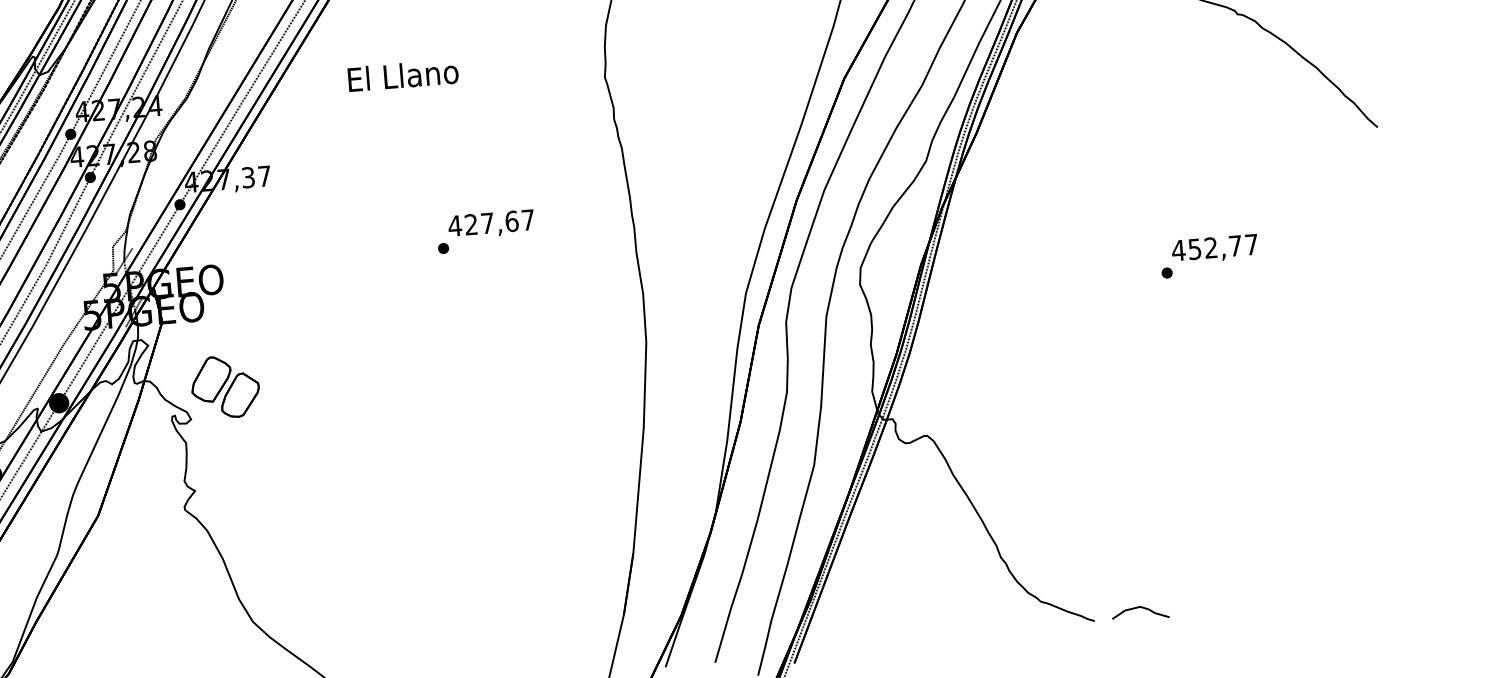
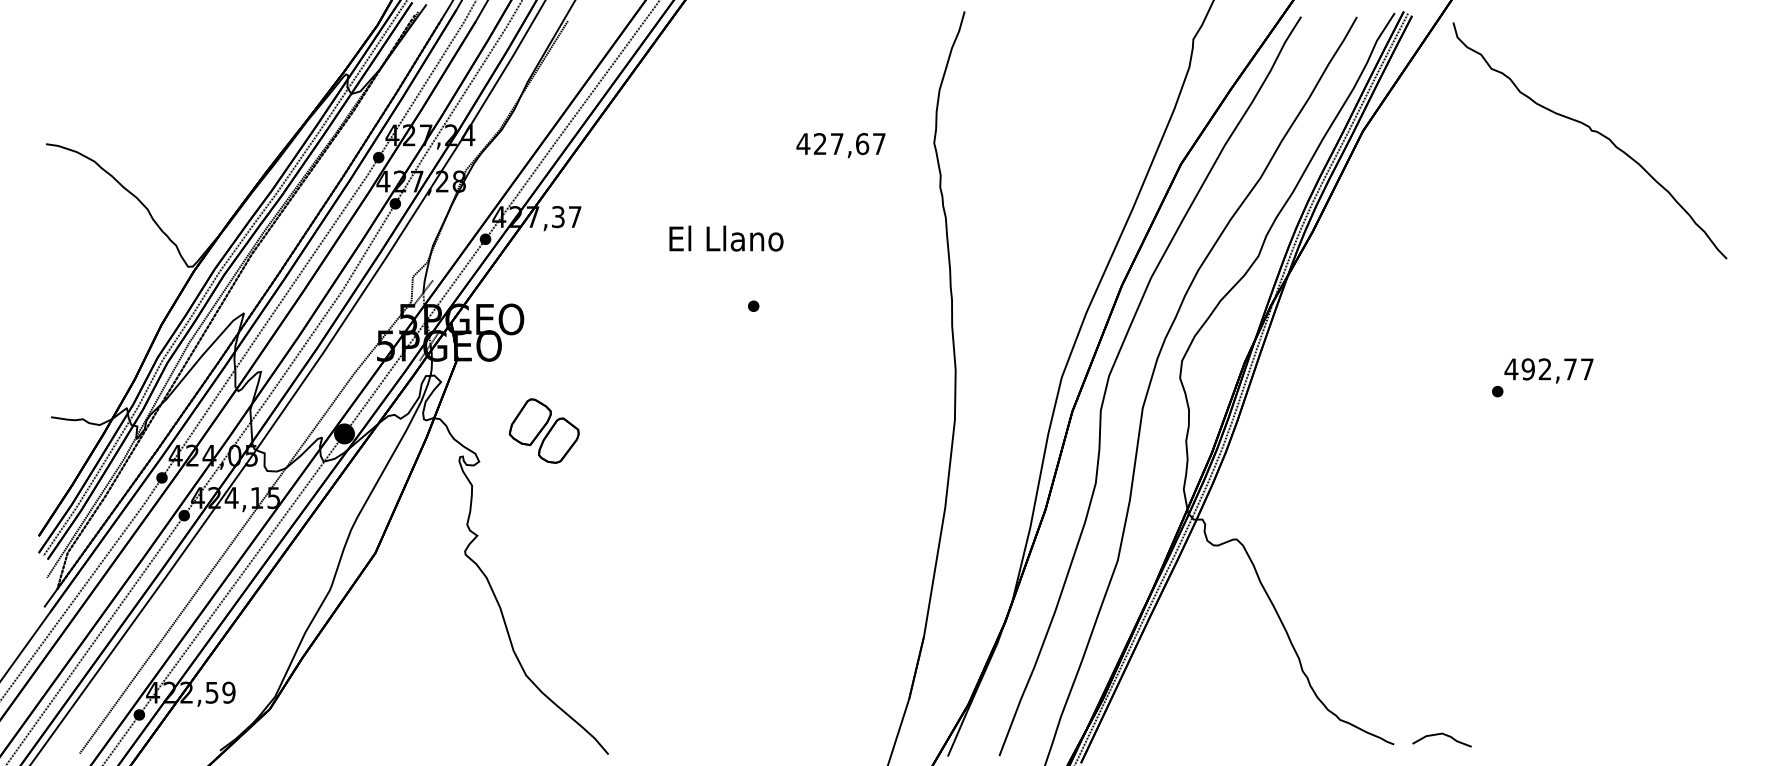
text: (403, 75) -> (726, 238), moved
text: (490, 224) -> (840, 145), moved
text: (1194, 249) -> (1527, 369), 452,77 -> 492,77
part: (224, 386) -> (543, 430), moved

